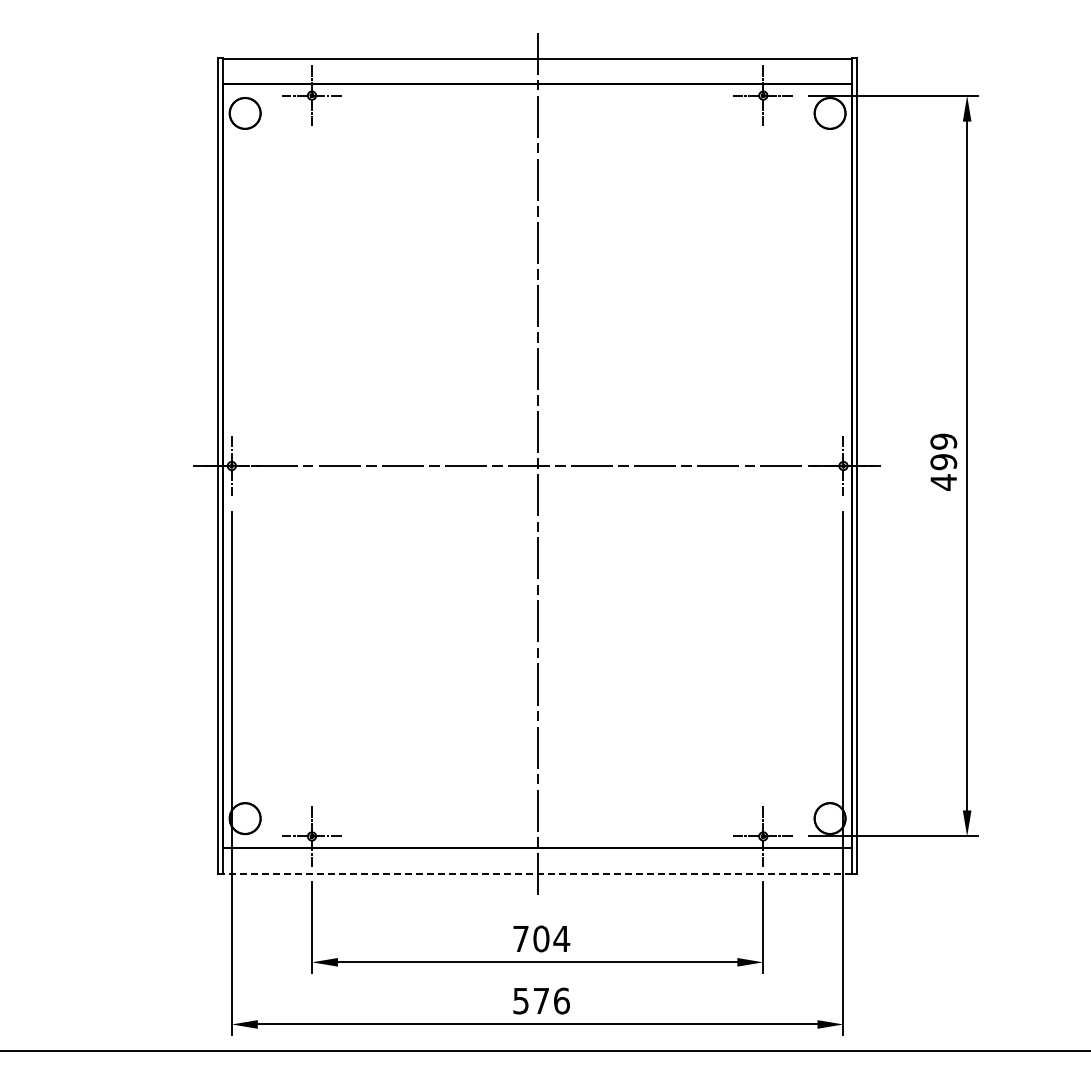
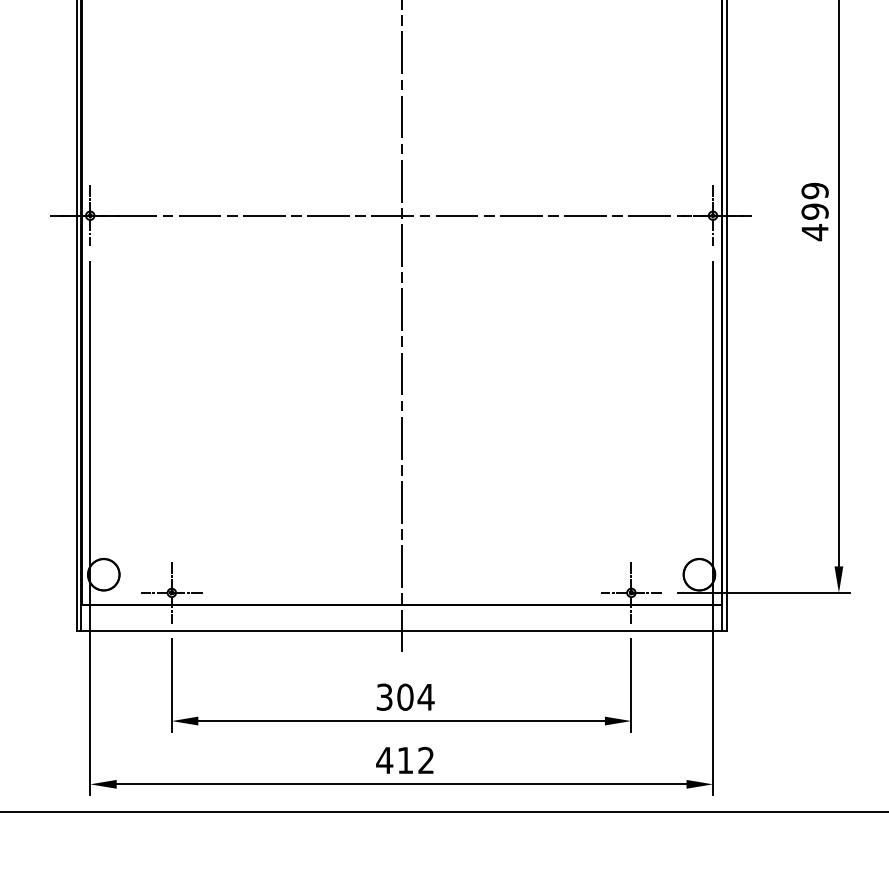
line: (537, 873) -> (401, 630), dashed -> solid
text: (520, 938) -> (384, 696), 704 -> 304
text: (541, 1000) -> (405, 759), 576 -> 412

